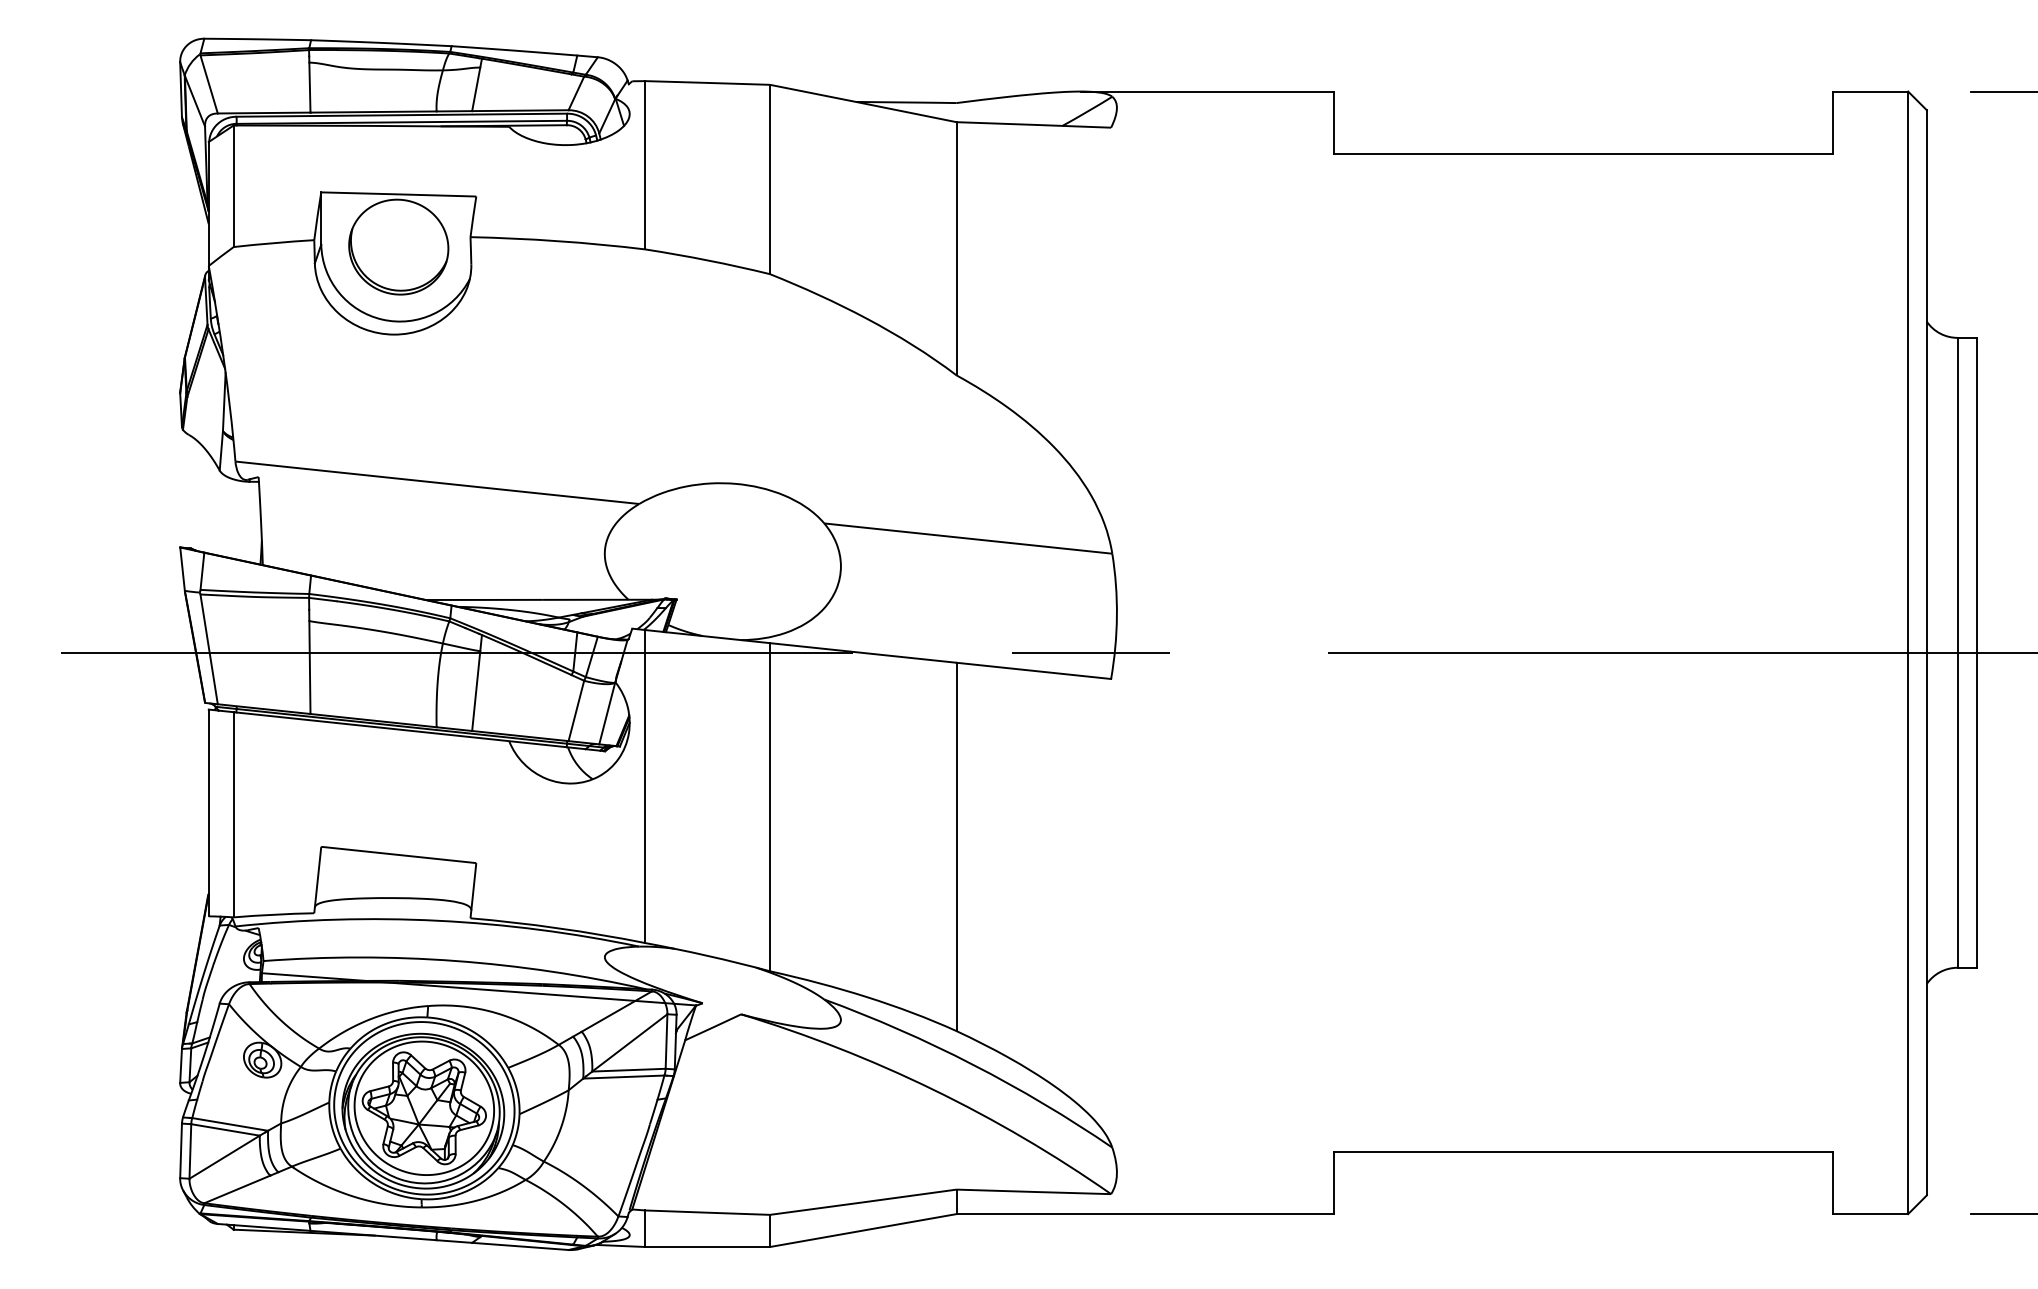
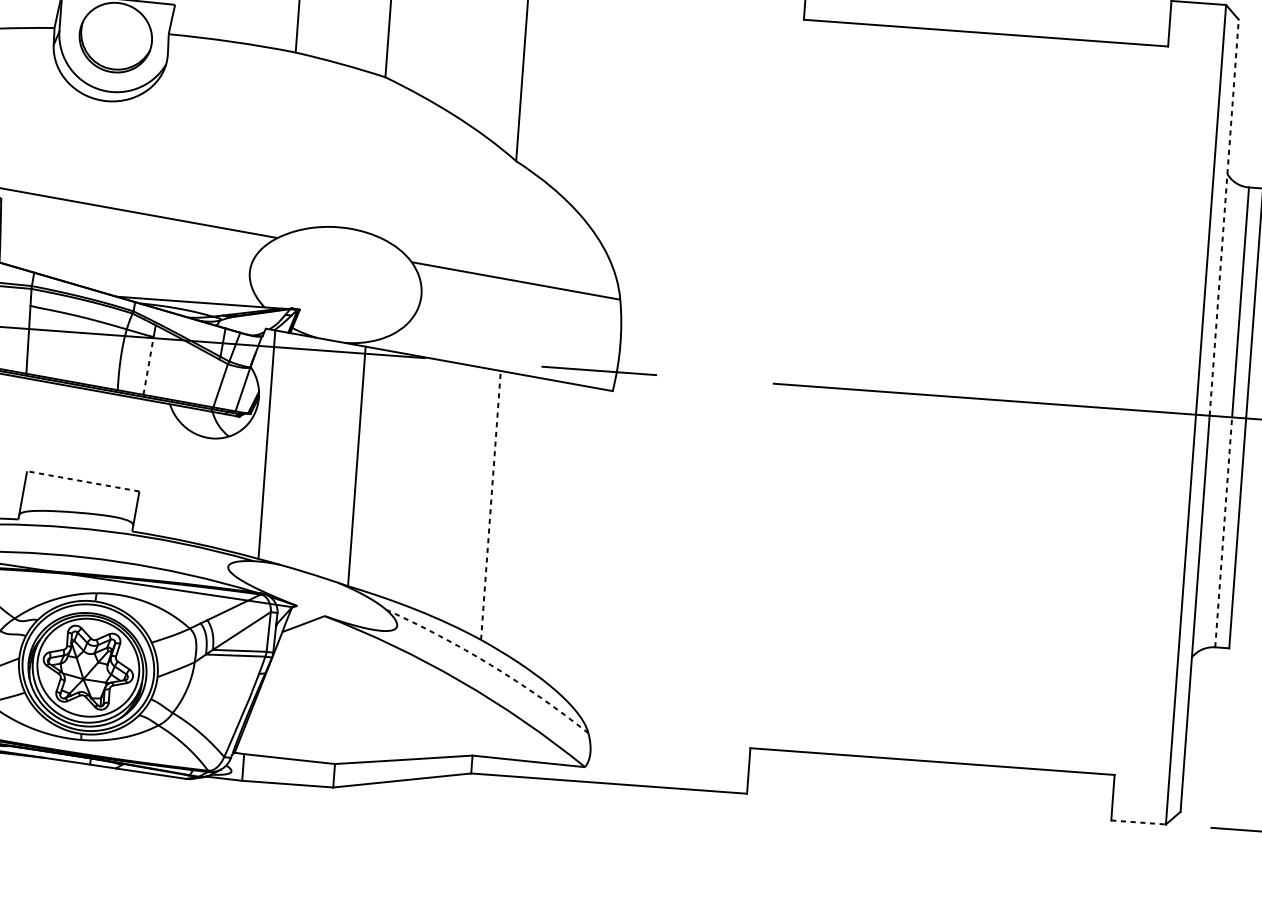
line: (1926, 381) -> (1223, 217), solid -> dashed
line: (476, 690) -> (148, 365), solid -> dashed
line: (1957, 809) -> (1223, 531), solid -> dashed
line: (956, 846) -> (490, 505), solid -> dashed
line: (398, 854) -> (83, 481), solid -> dashed
arc: (972, 1064) -> (490, 665), solid -> dashed
line: (1871, 1214) -> (1139, 822), solid -> dashed

